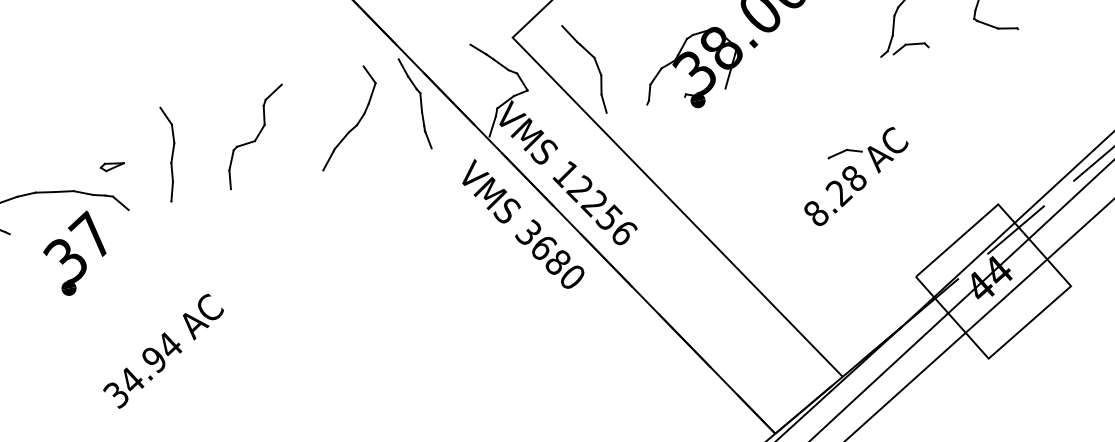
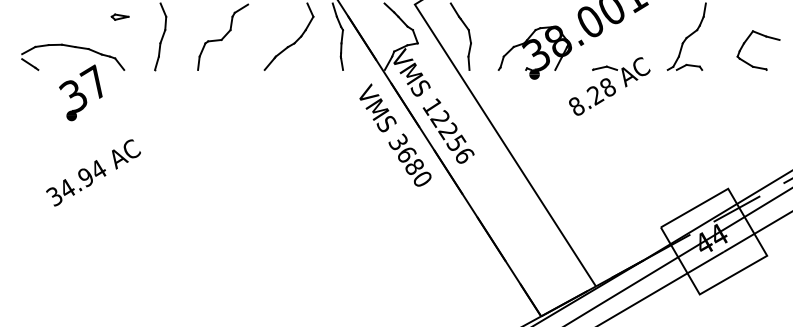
part: (111, 165) -> (119, 16), moved
part: (856, 176) -> (609, 86), moved
text: (163, 350) -> (93, 172), moved

